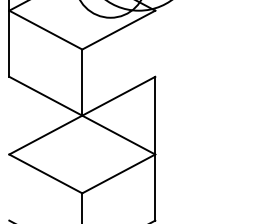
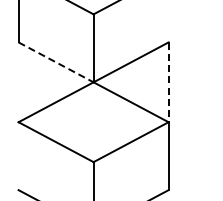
line: (46, 96) -> (56, 62), solid -> dashed
line: (155, 115) -> (168, 82), solid -> dashed

